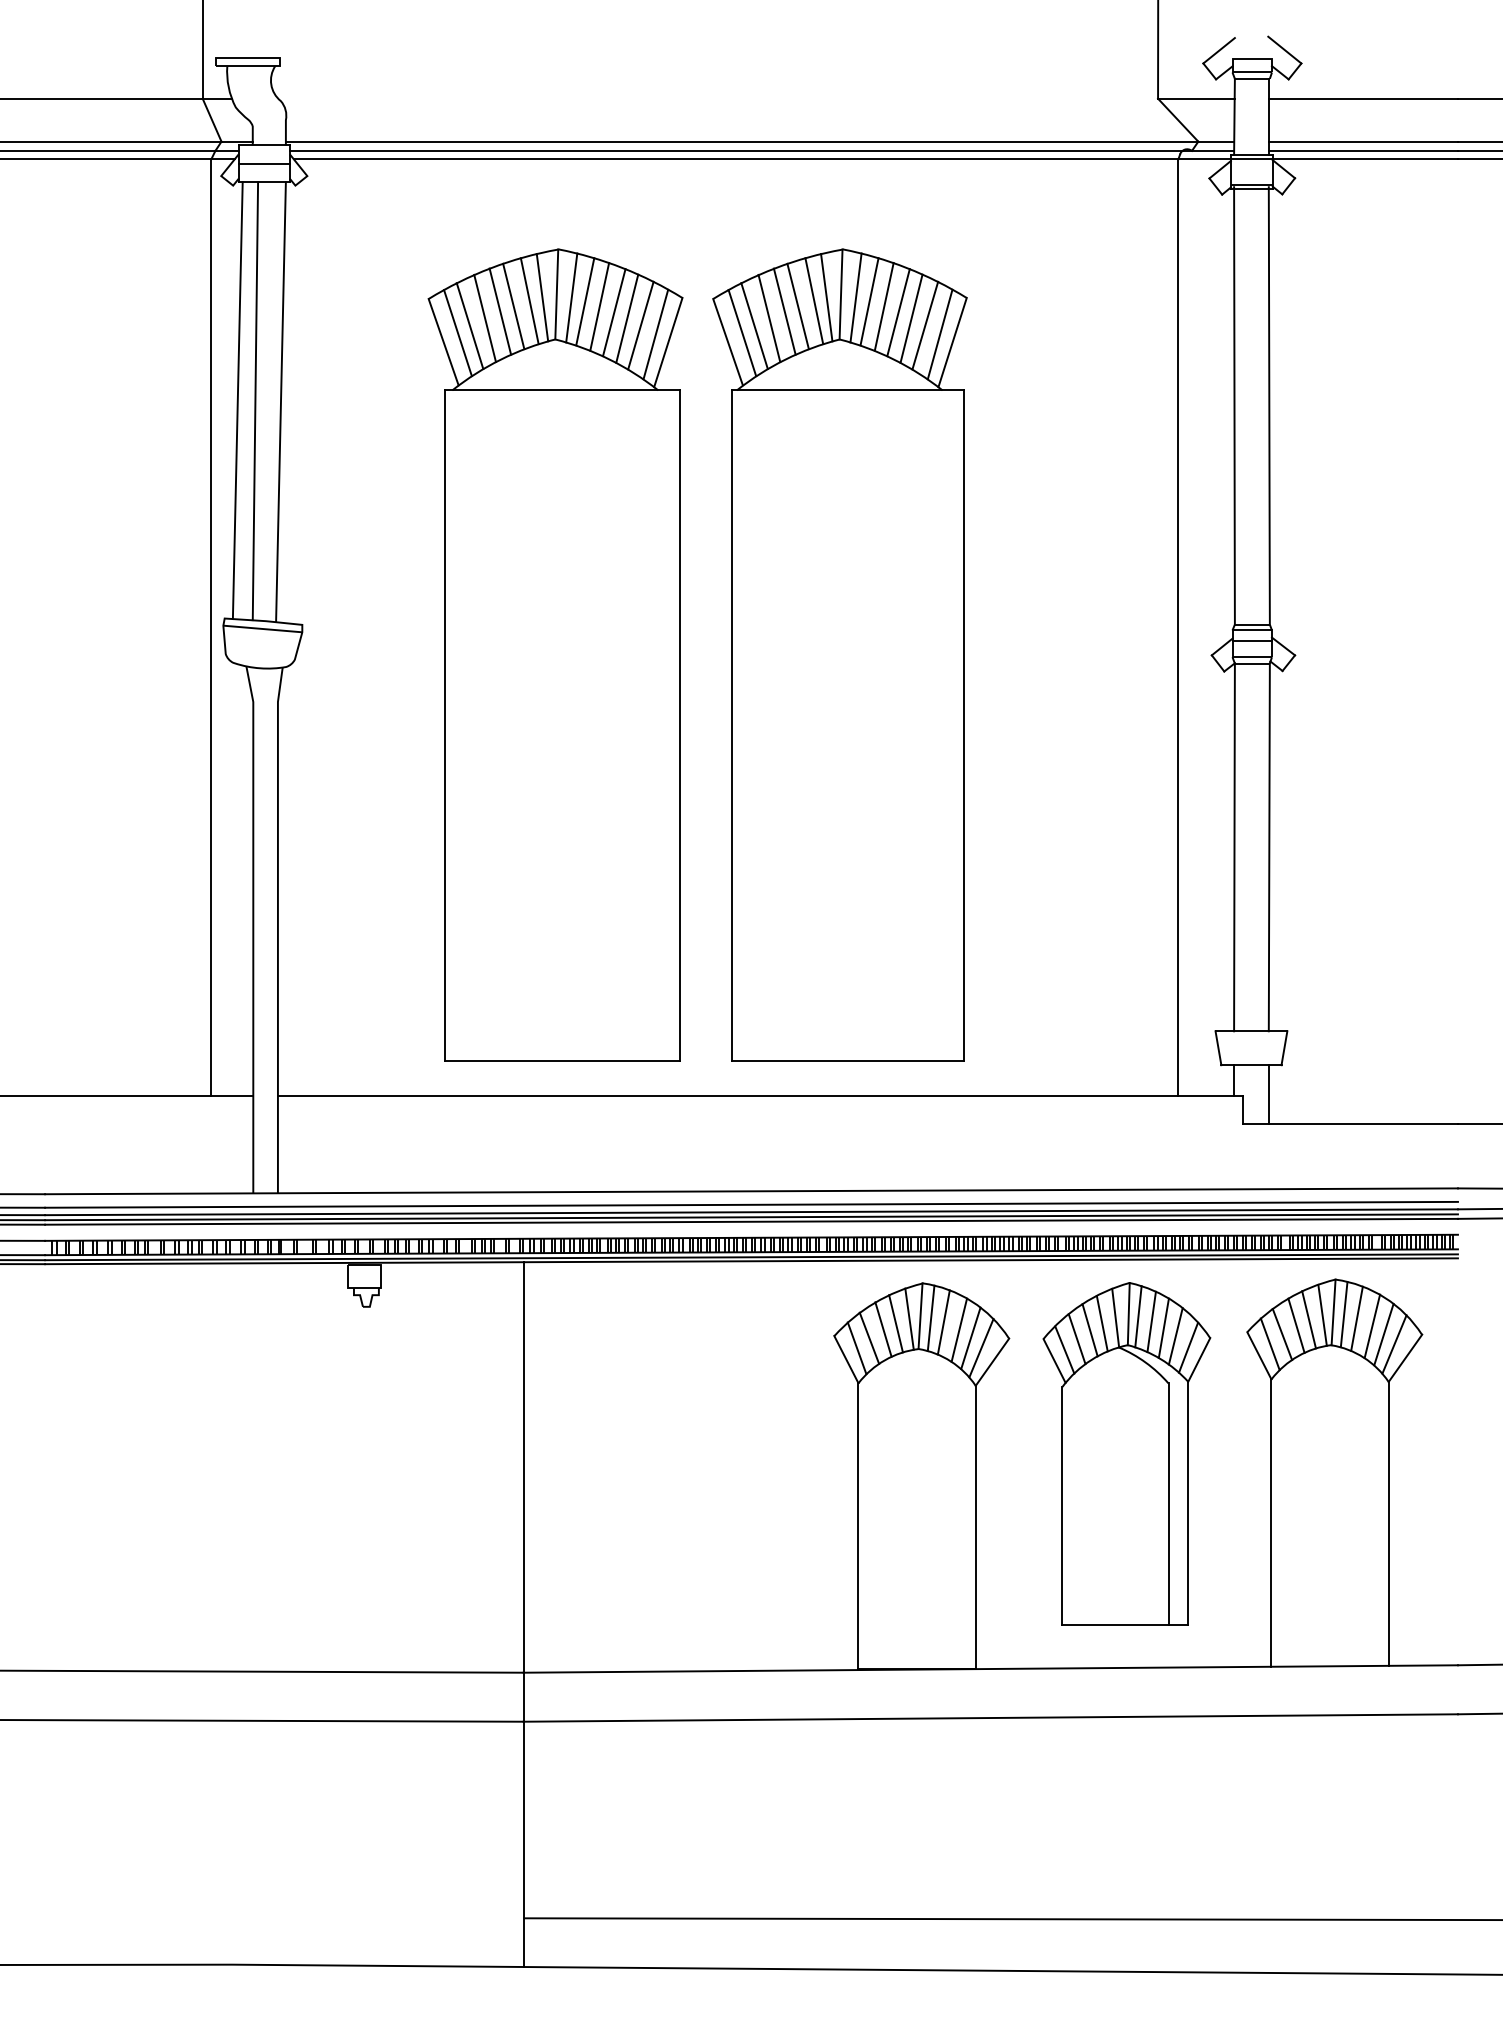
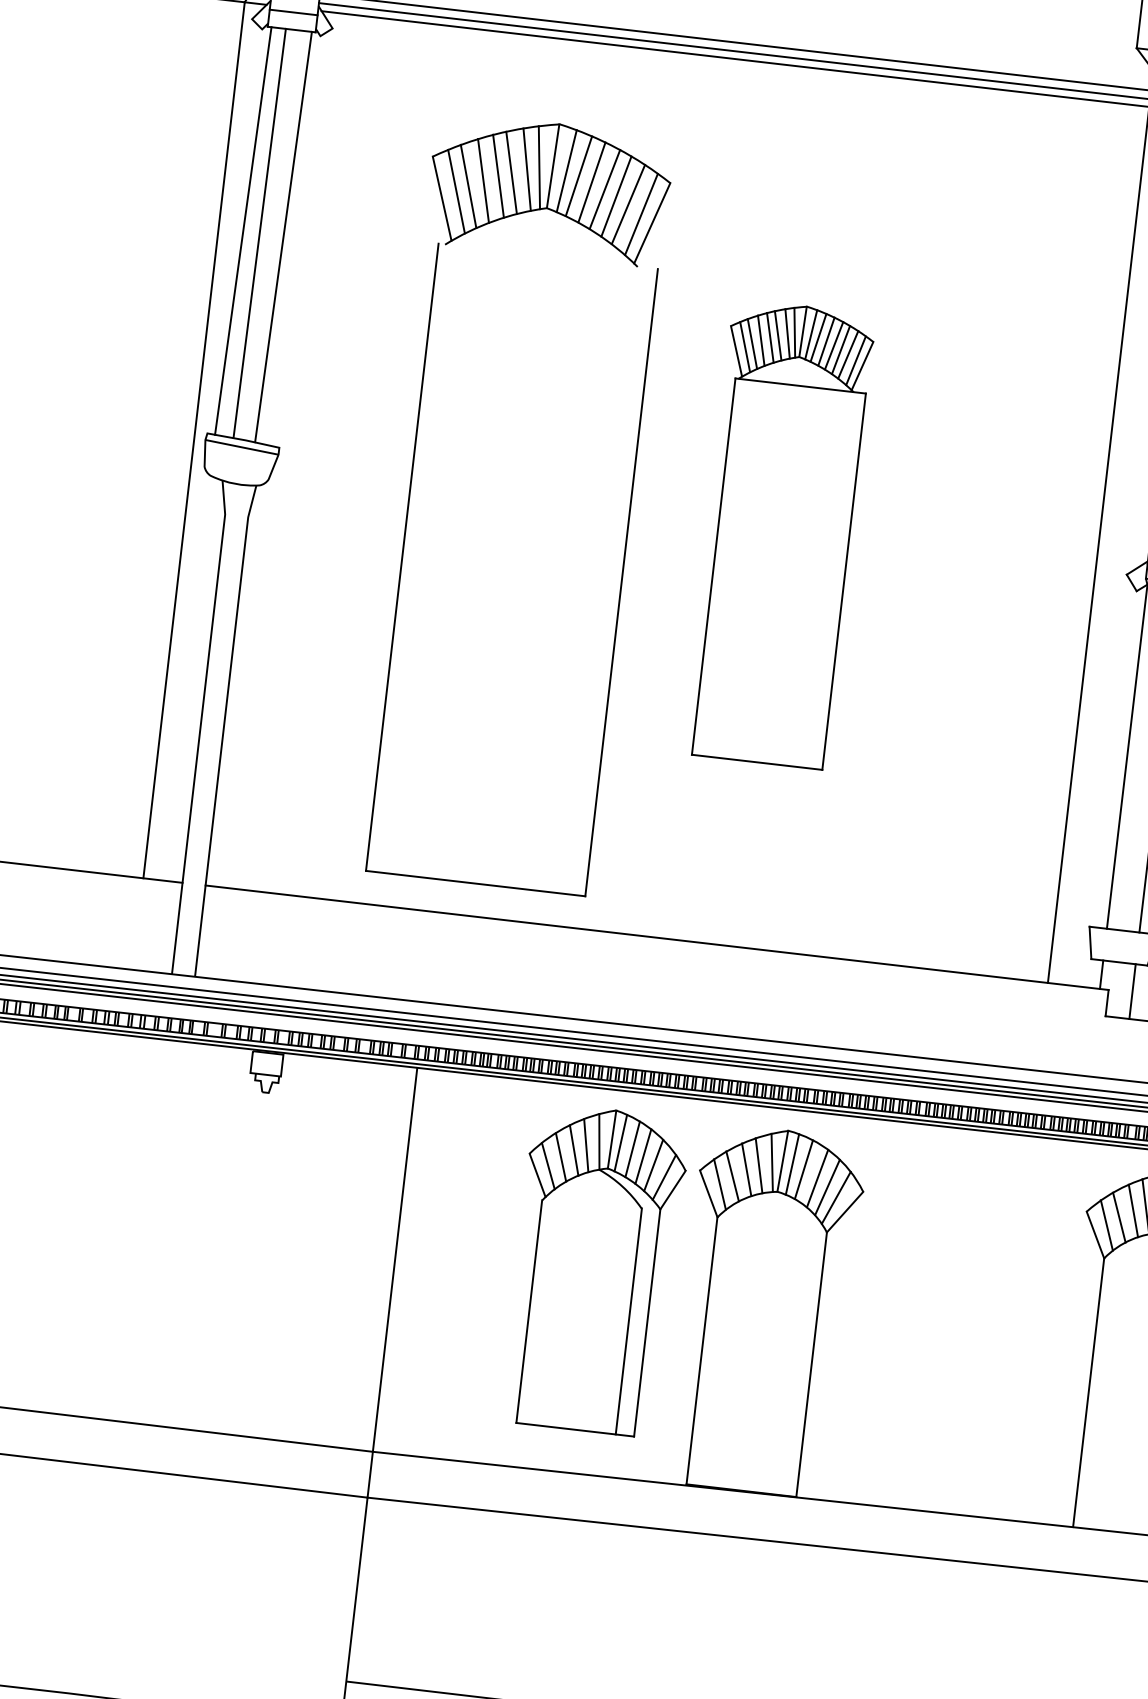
line: (562, 390) -> (548, 256), removed
part: (839, 654) -> (778, 533), size x0.6
part: (1126, 1453) -> (594, 1269), moved

